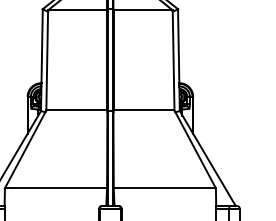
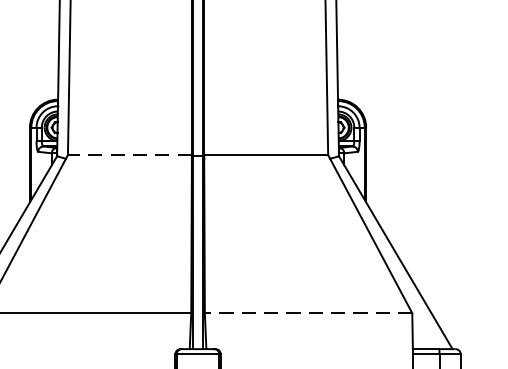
line: (76, 110) -> (129, 155), solid -> dashed
line: (164, 188) -> (307, 313), solid -> dashed

